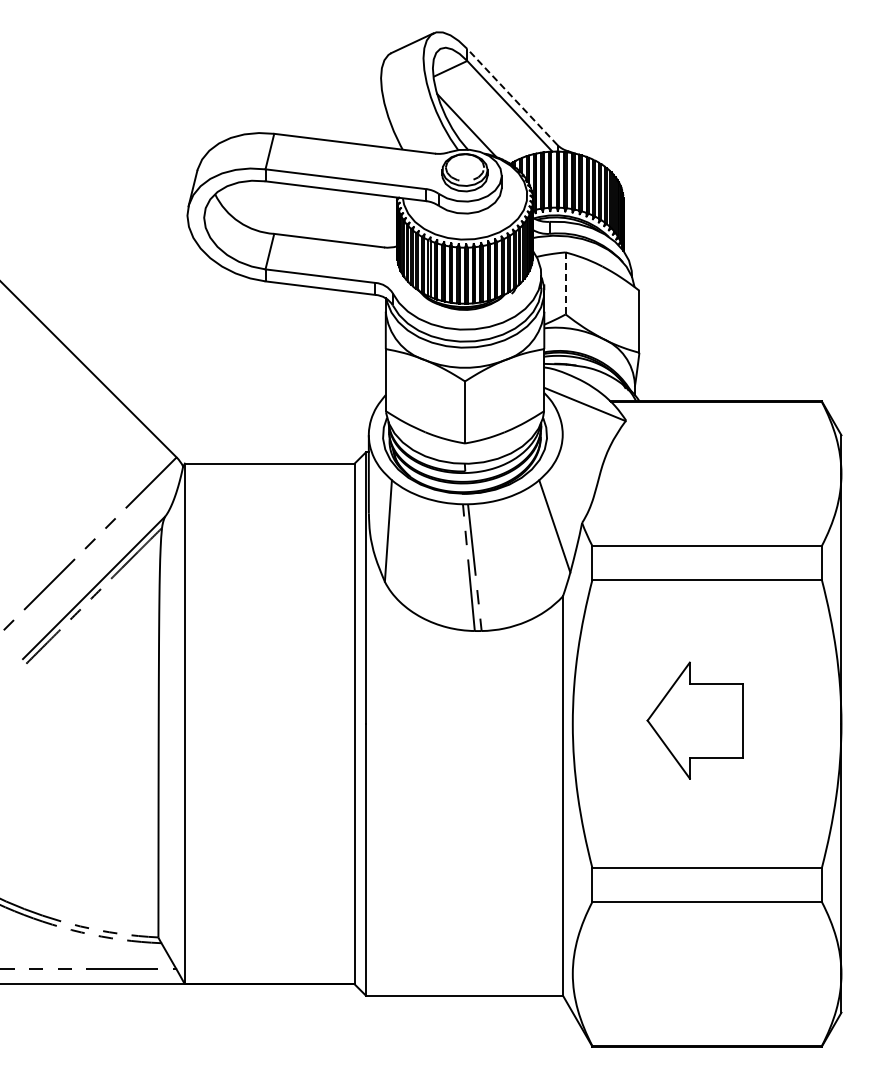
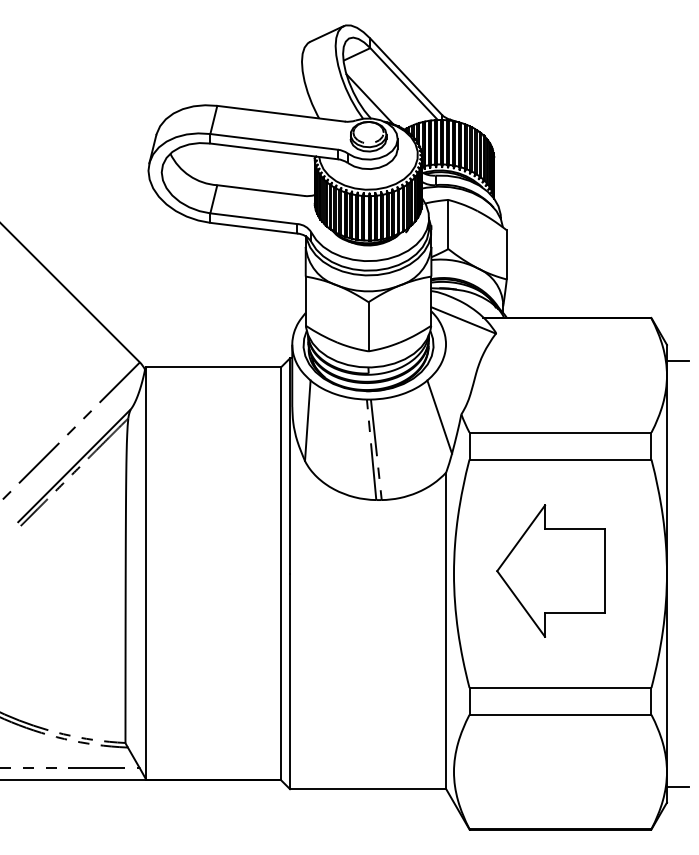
line: (512, 97) -> (406, 77), dashed -> solid
line: (565, 282) -> (448, 223), dashed -> solid
line: (855, 455) -> (678, 360), added
part: (694, 720) -> (550, 570), size x1.43
line: (855, 992) -> (678, 786), added

